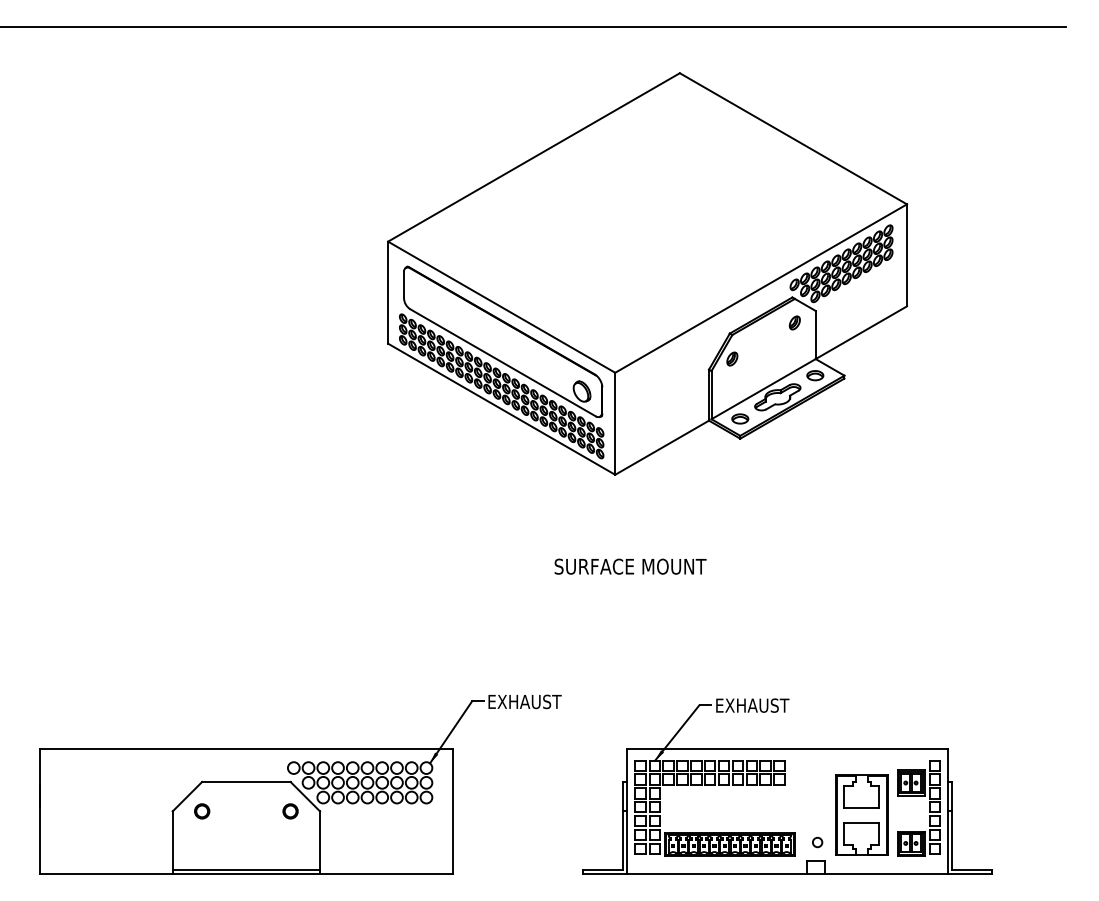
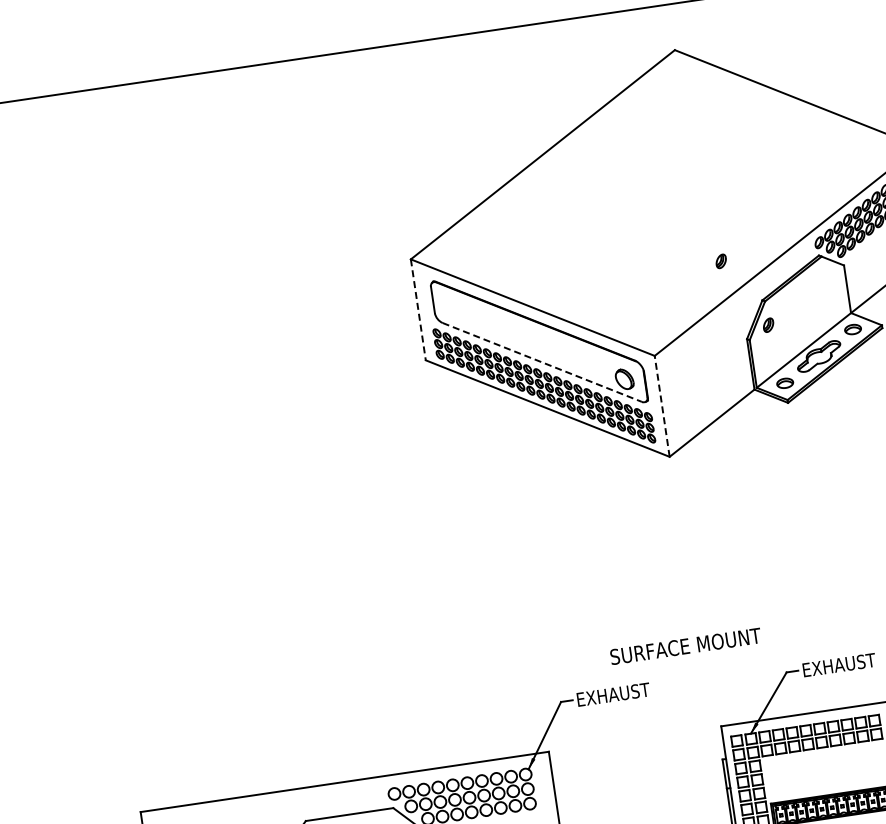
line: (388, 293) -> (418, 310), solid -> dashed
part: (794, 322) -> (720, 260), moved
line: (503, 363) -> (542, 363), solid -> dashed
line: (615, 423) -> (662, 406), solid -> dashed
text: (630, 566) -> (685, 646), moved

